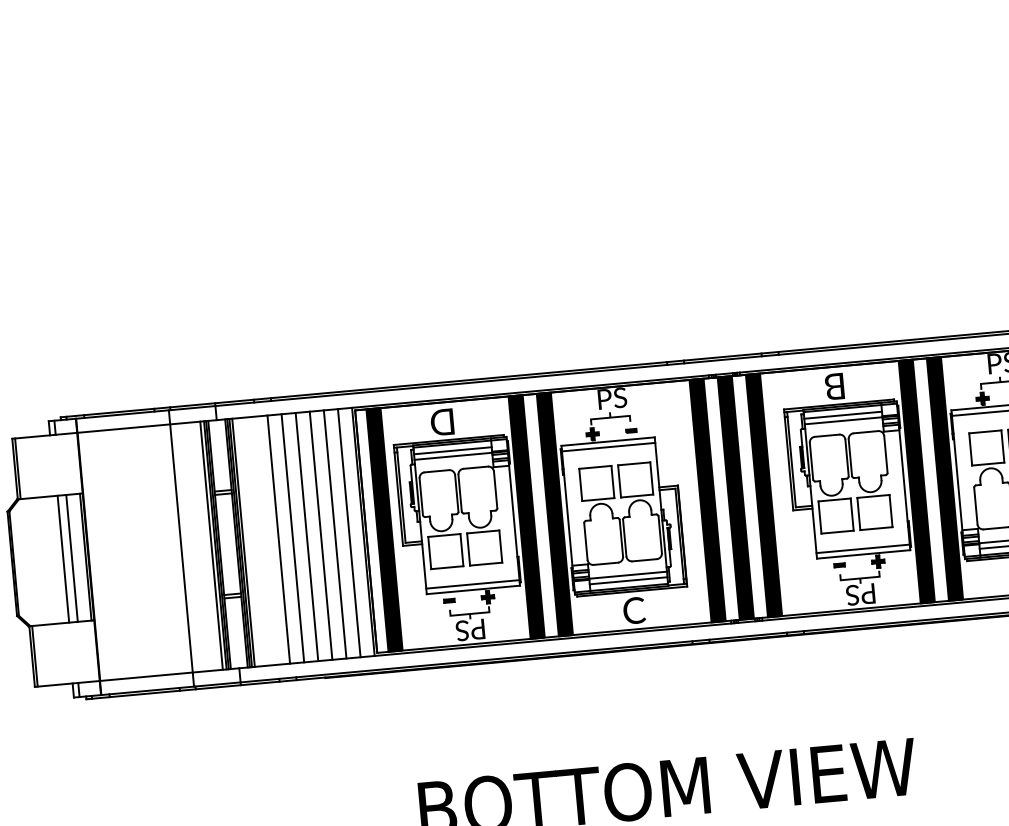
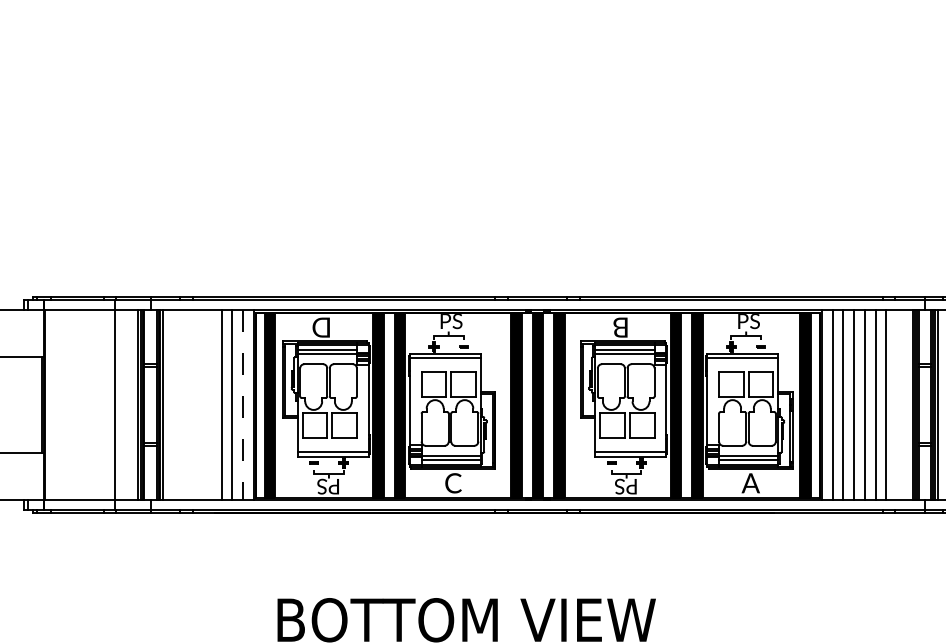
line: (349, 533) -> (243, 405), solid -> dashed
line: (306, 536) -> (210, 404), removed
line: (293, 537) -> (200, 404), removed
line: (278, 538) -> (189, 404), removed
line: (71, 557) -> (31, 404), removed
line: (63, 558) -> (25, 404), removed

